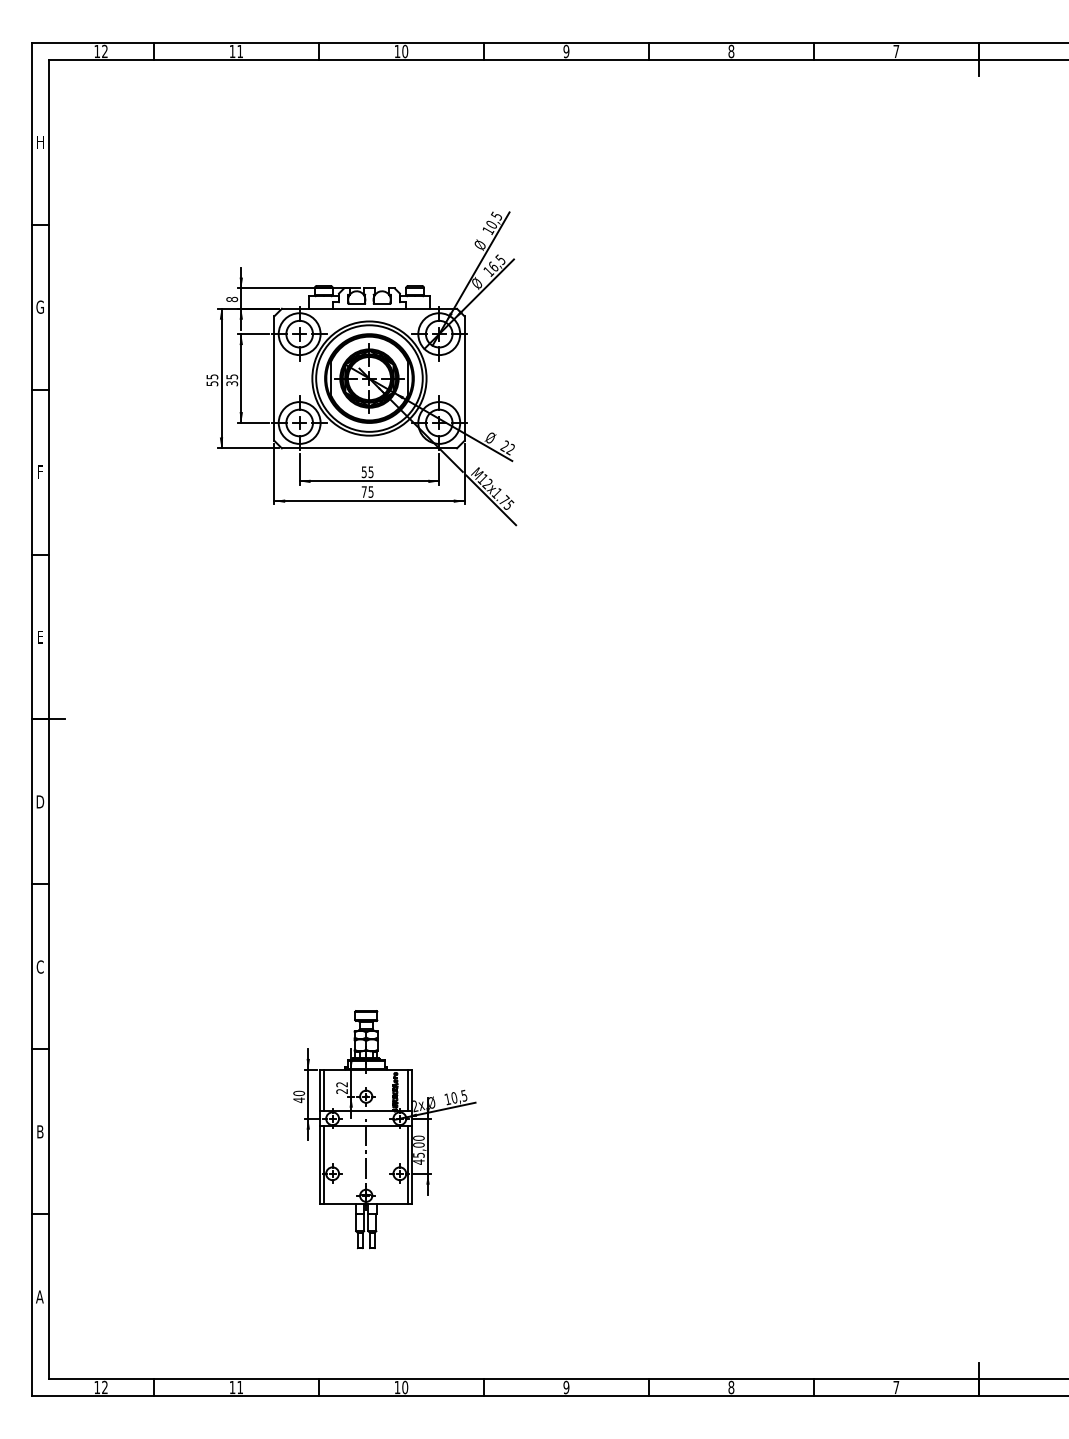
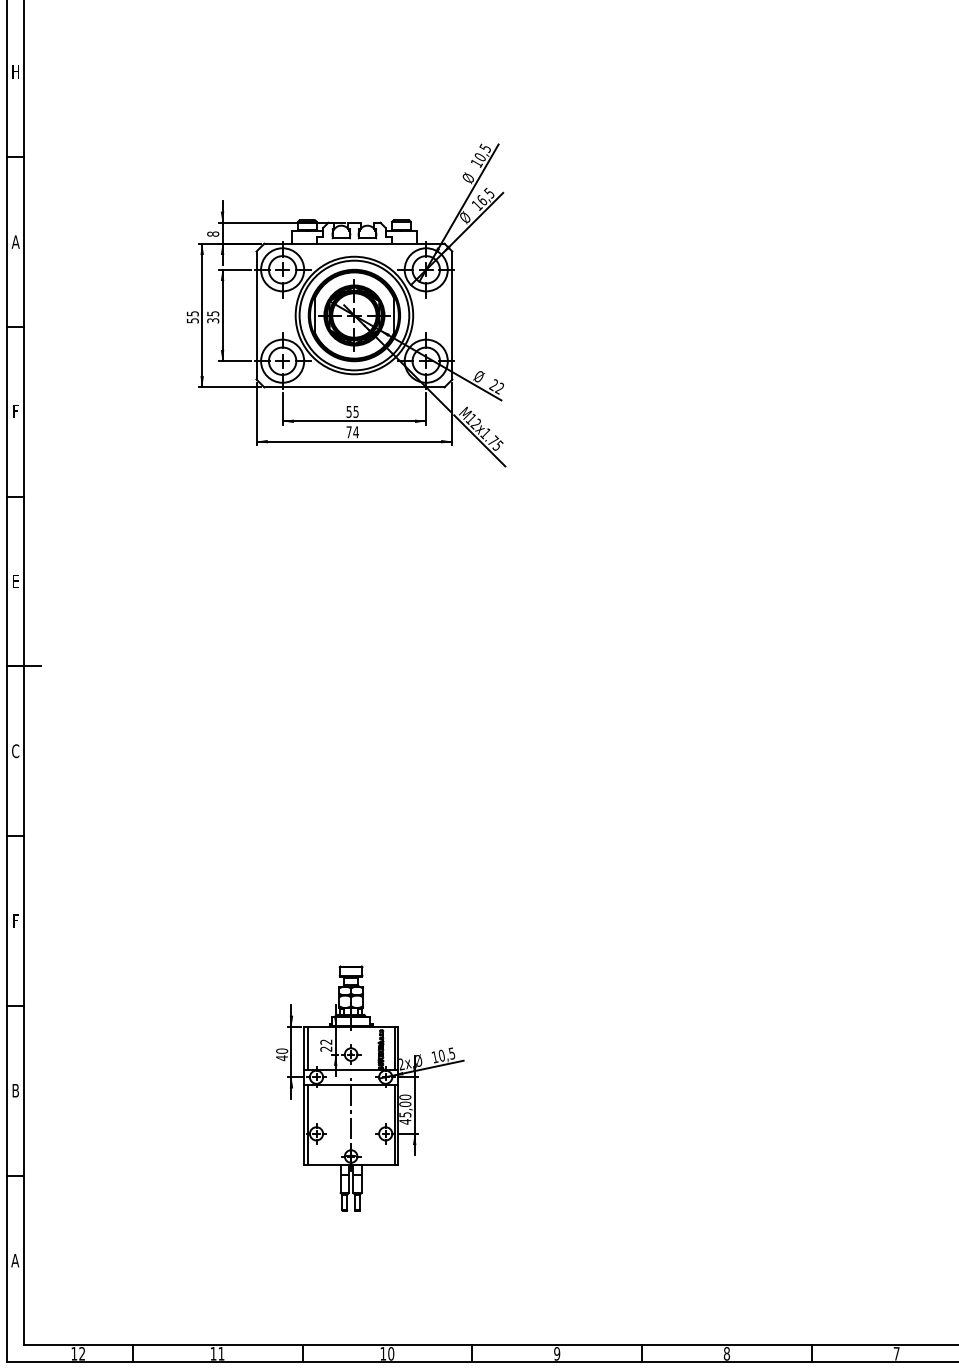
text: (40, 306) -> (15, 241), G -> A
text: (370, 491) -> (355, 431), 75 -> 74
text: (40, 801) -> (15, 750), D -> C
text: (39, 966) -> (14, 920), C -> F

